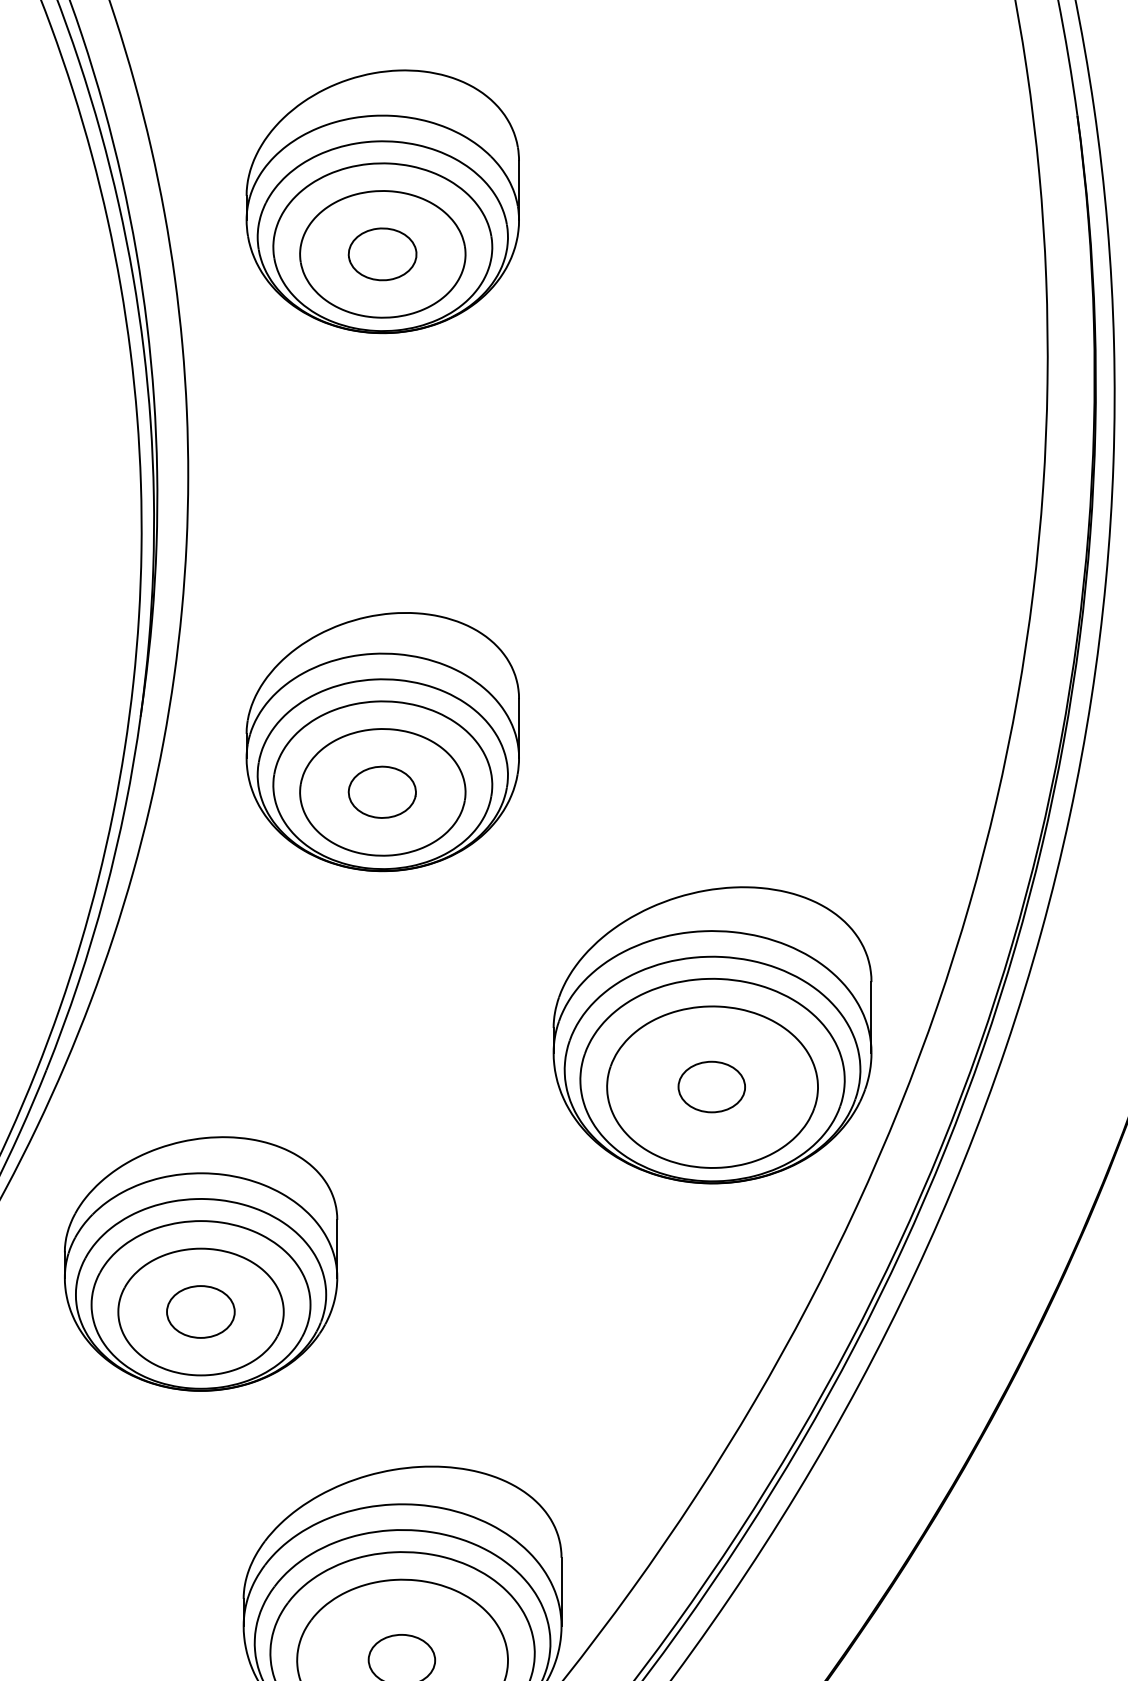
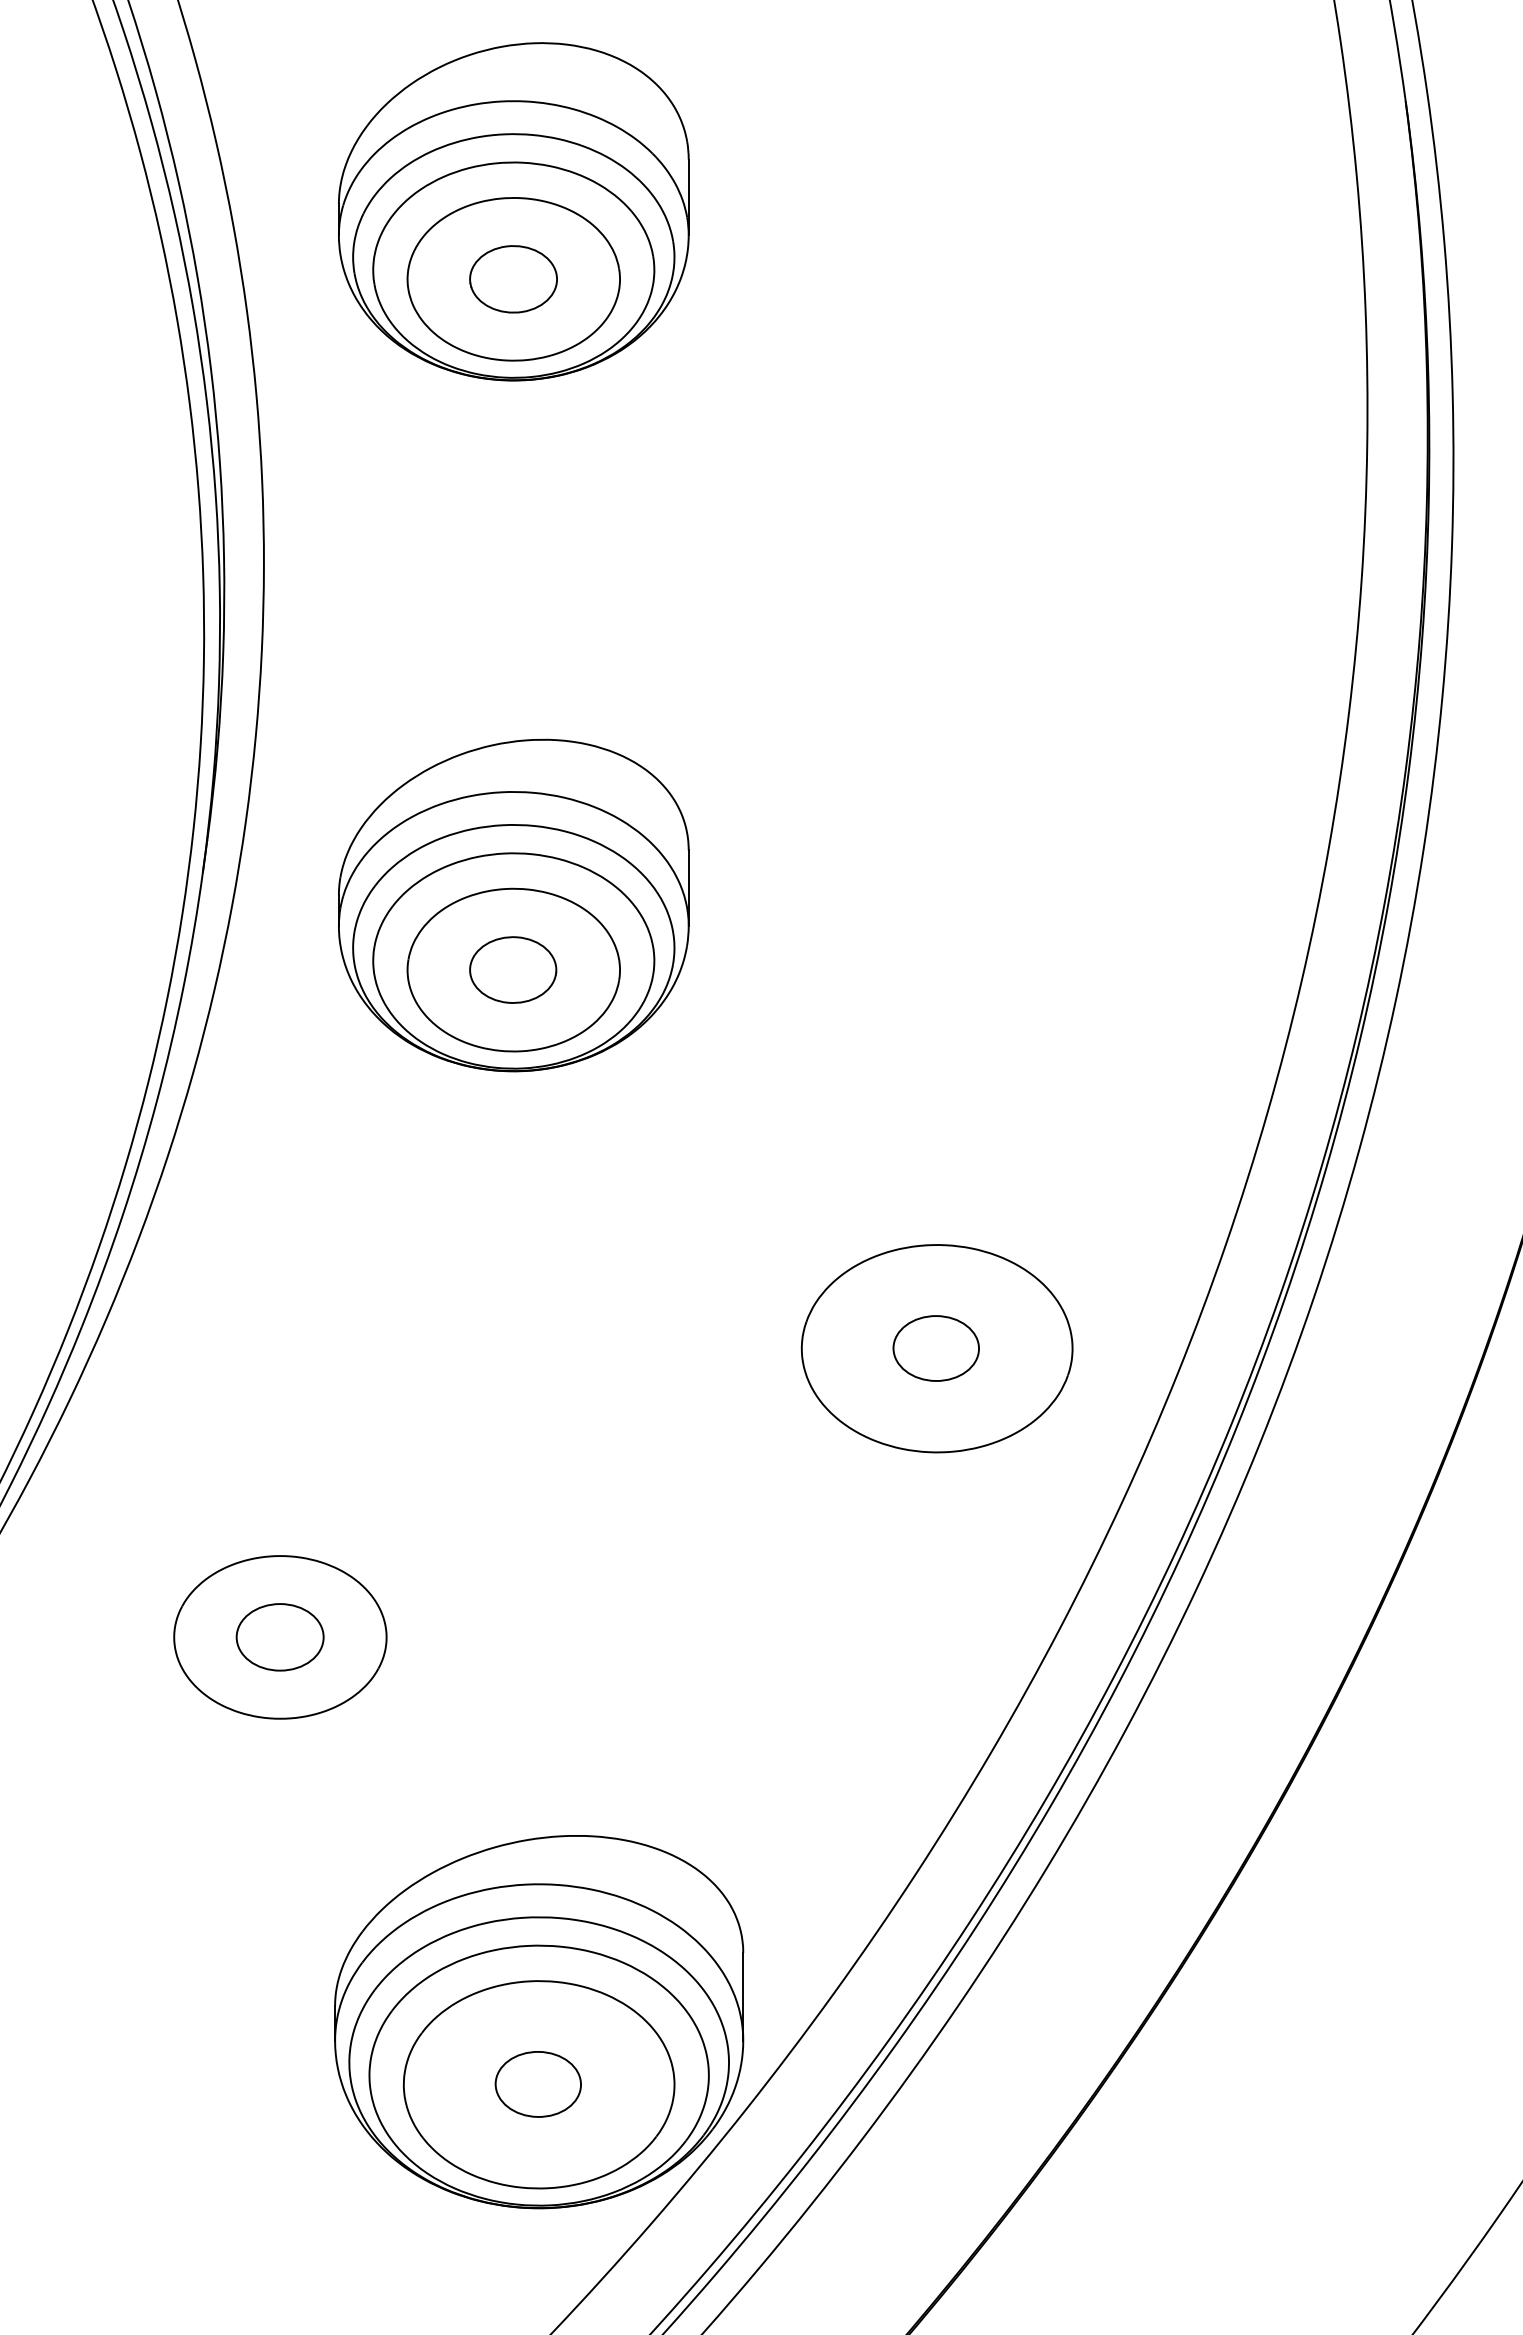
part: (712, 1035) -> (937, 1282), removed
part: (201, 1263) -> (280, 1575), removed

